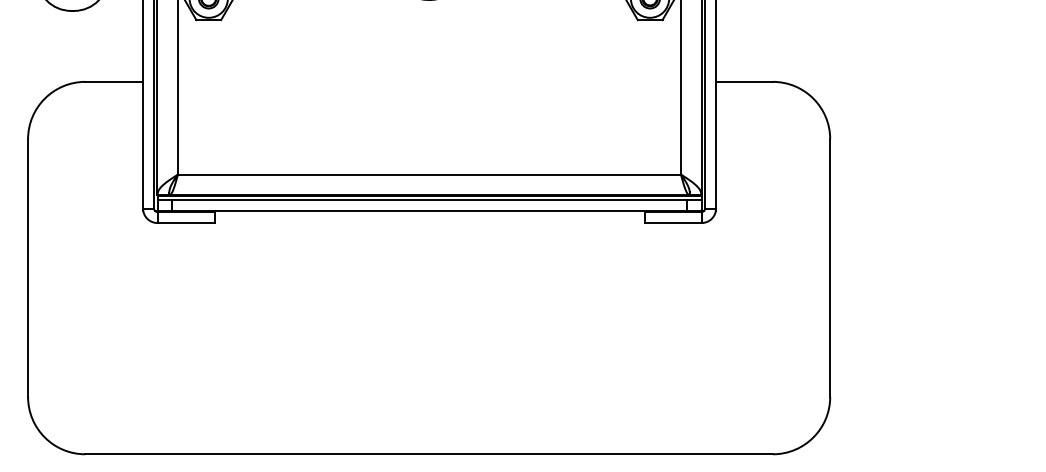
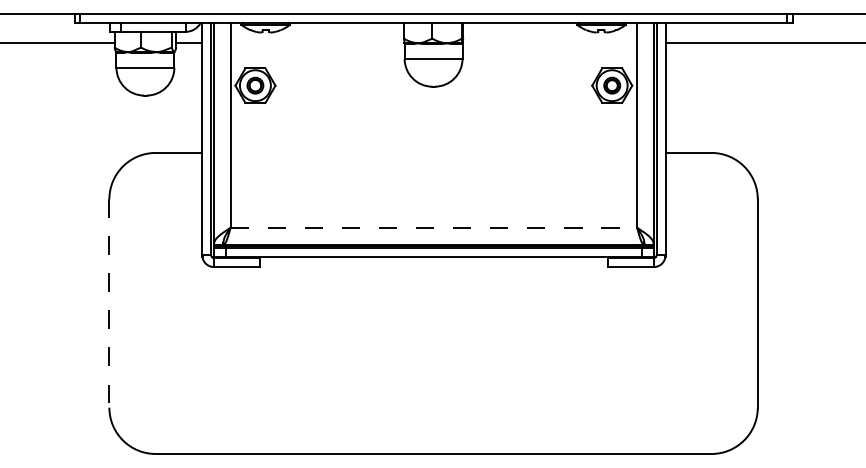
line: (430, 174) -> (434, 227), solid -> dashed
line: (28, 268) -> (109, 303), solid -> dashed

